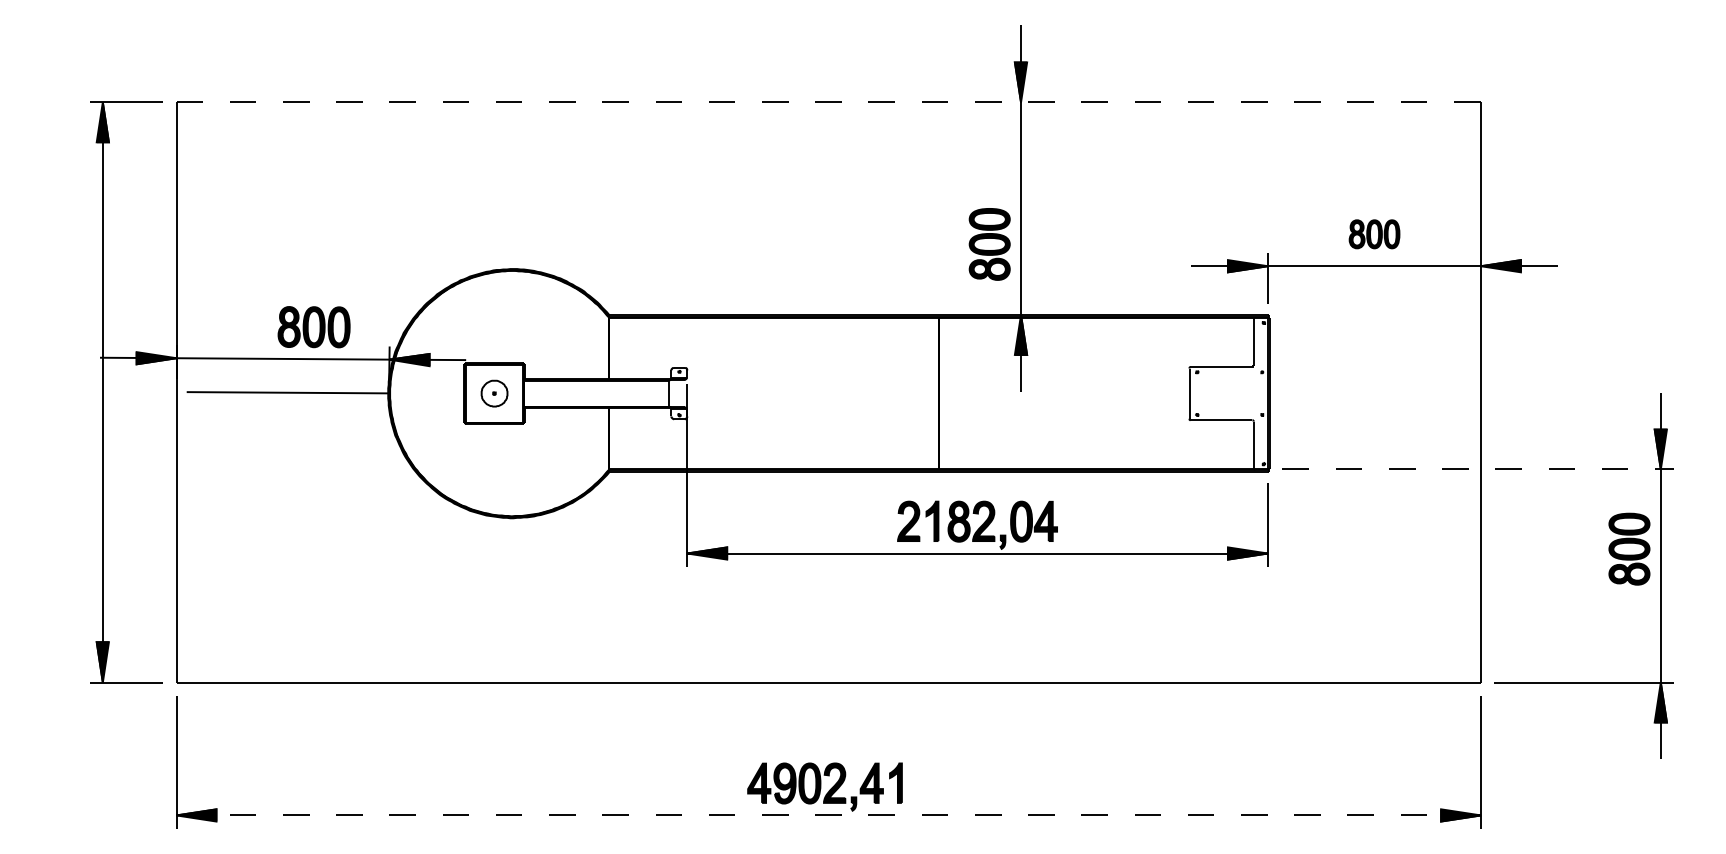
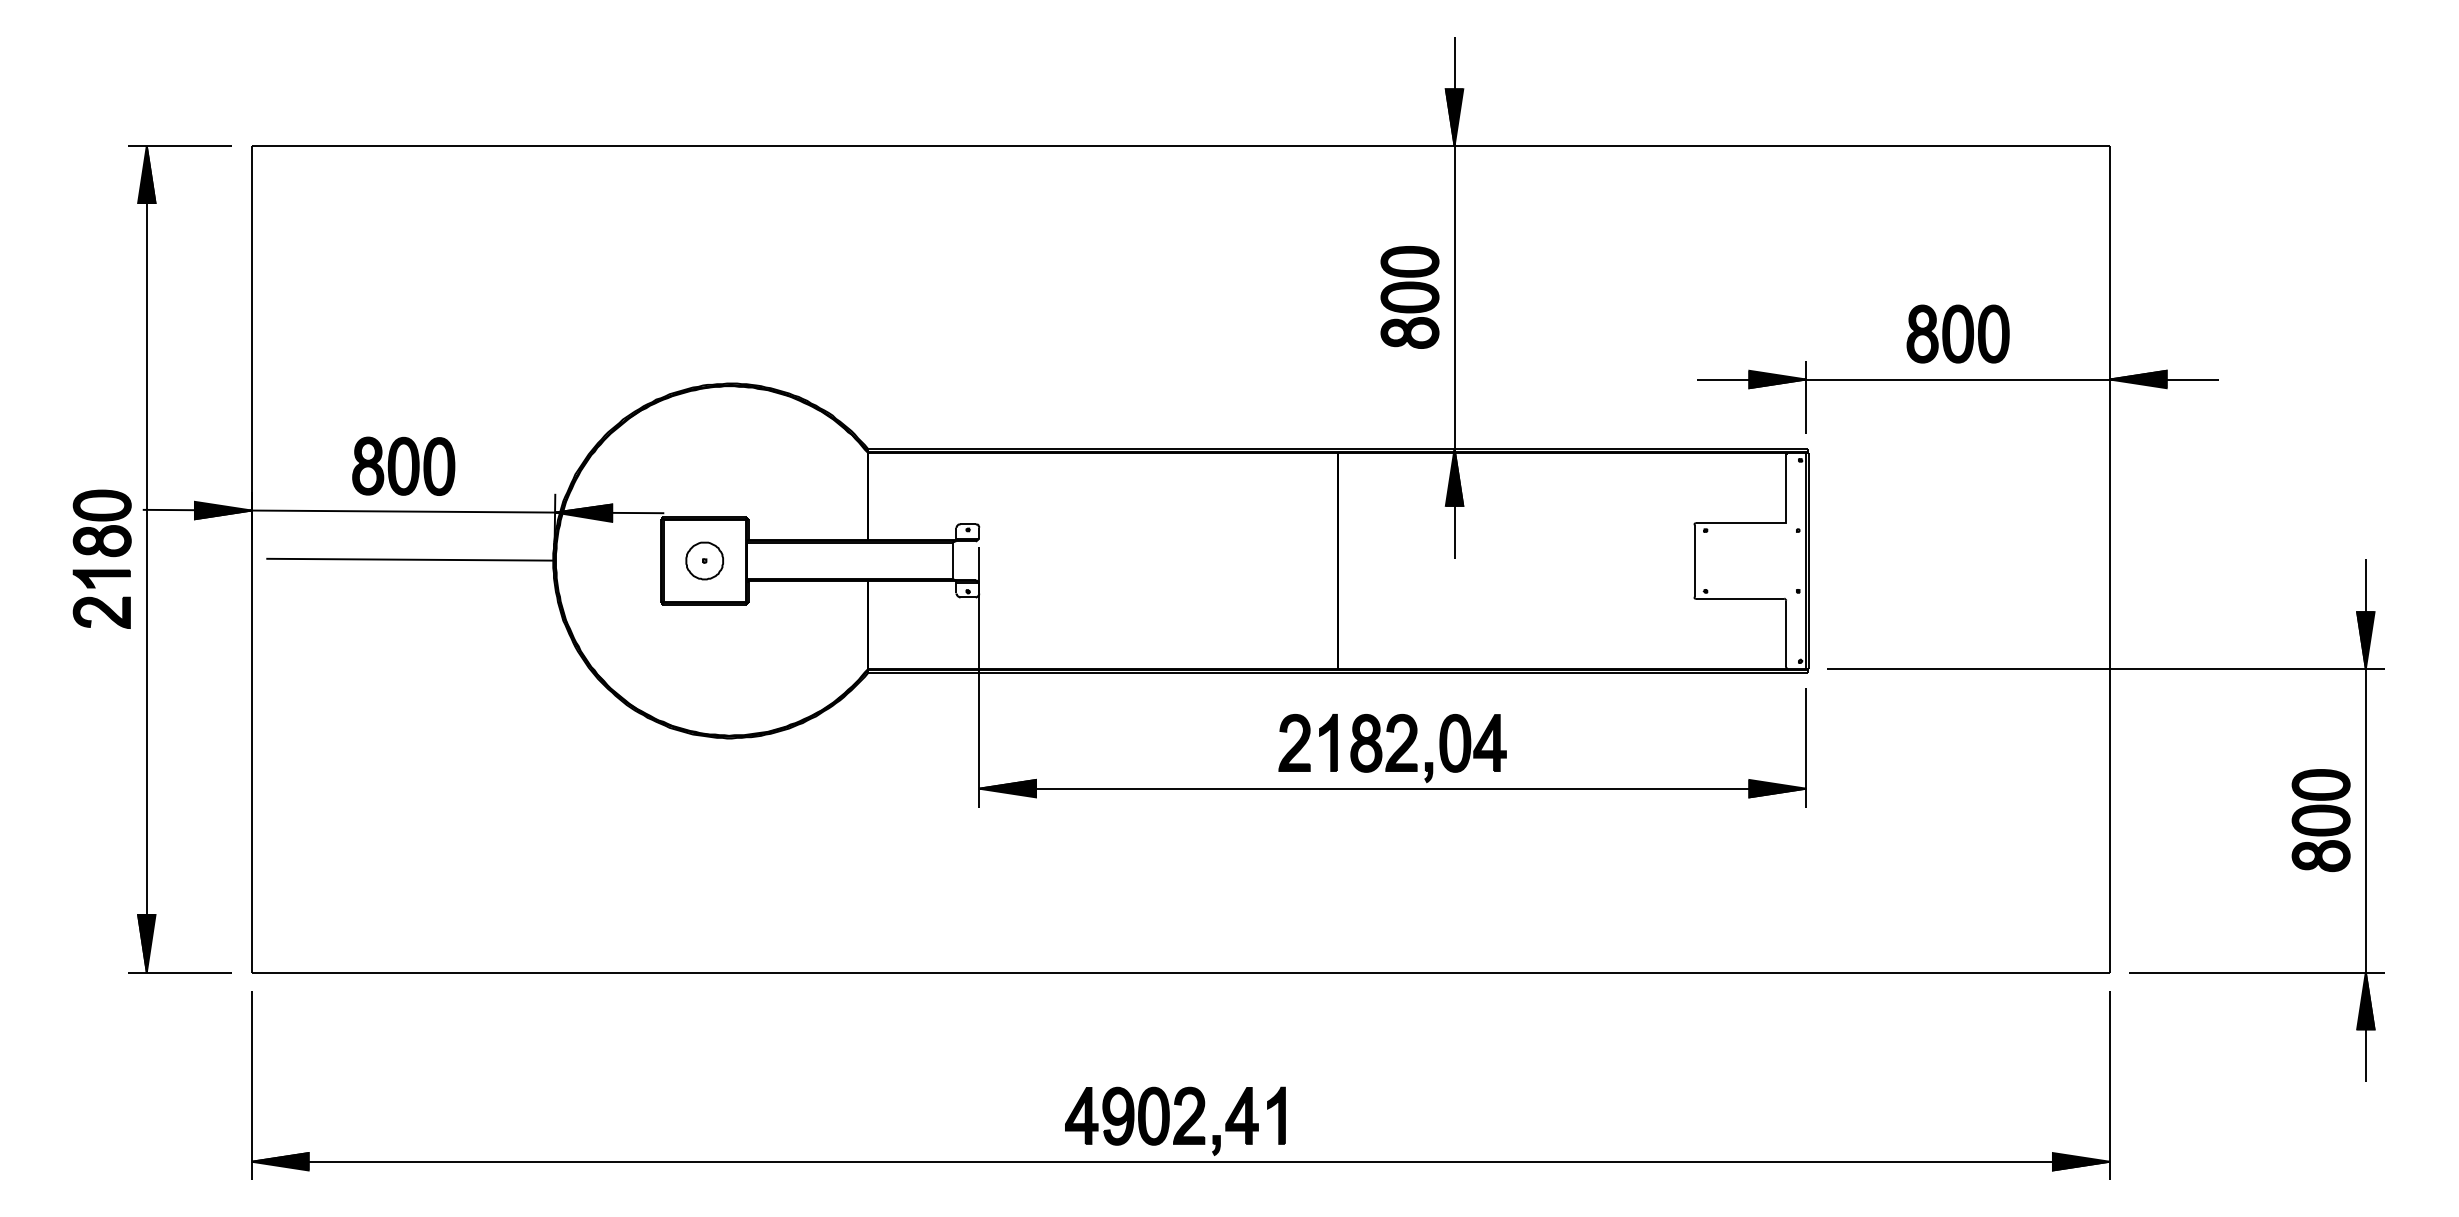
line: (829, 102) -> (1181, 146), dashed -> solid
part: (1374, 233) -> (1957, 333), size x1.43
part: (989, 244) -> (1409, 297), moved
part: (313, 326) -> (403, 465), moved
part: (71, 391) -> (101, 558), added
line: (1478, 469) -> (2106, 668), dashed -> solid
part: (1628, 549) -> (2320, 820), moved
line: (829, 815) -> (1181, 1161), dashed -> solid

